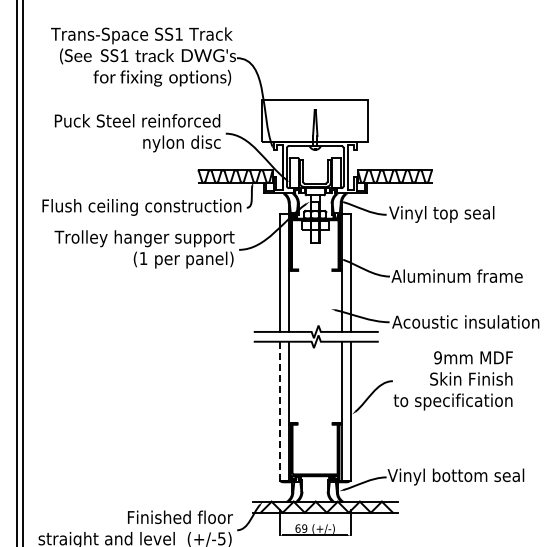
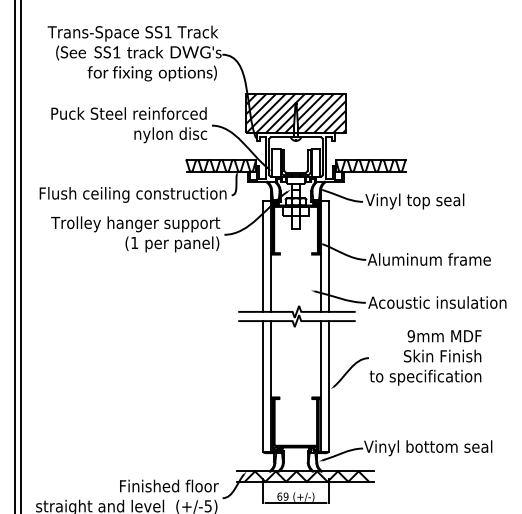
hatch: (315, 120) -> (296, 113), added
line: (279, 411) -> (262, 386), dashed -> solid

